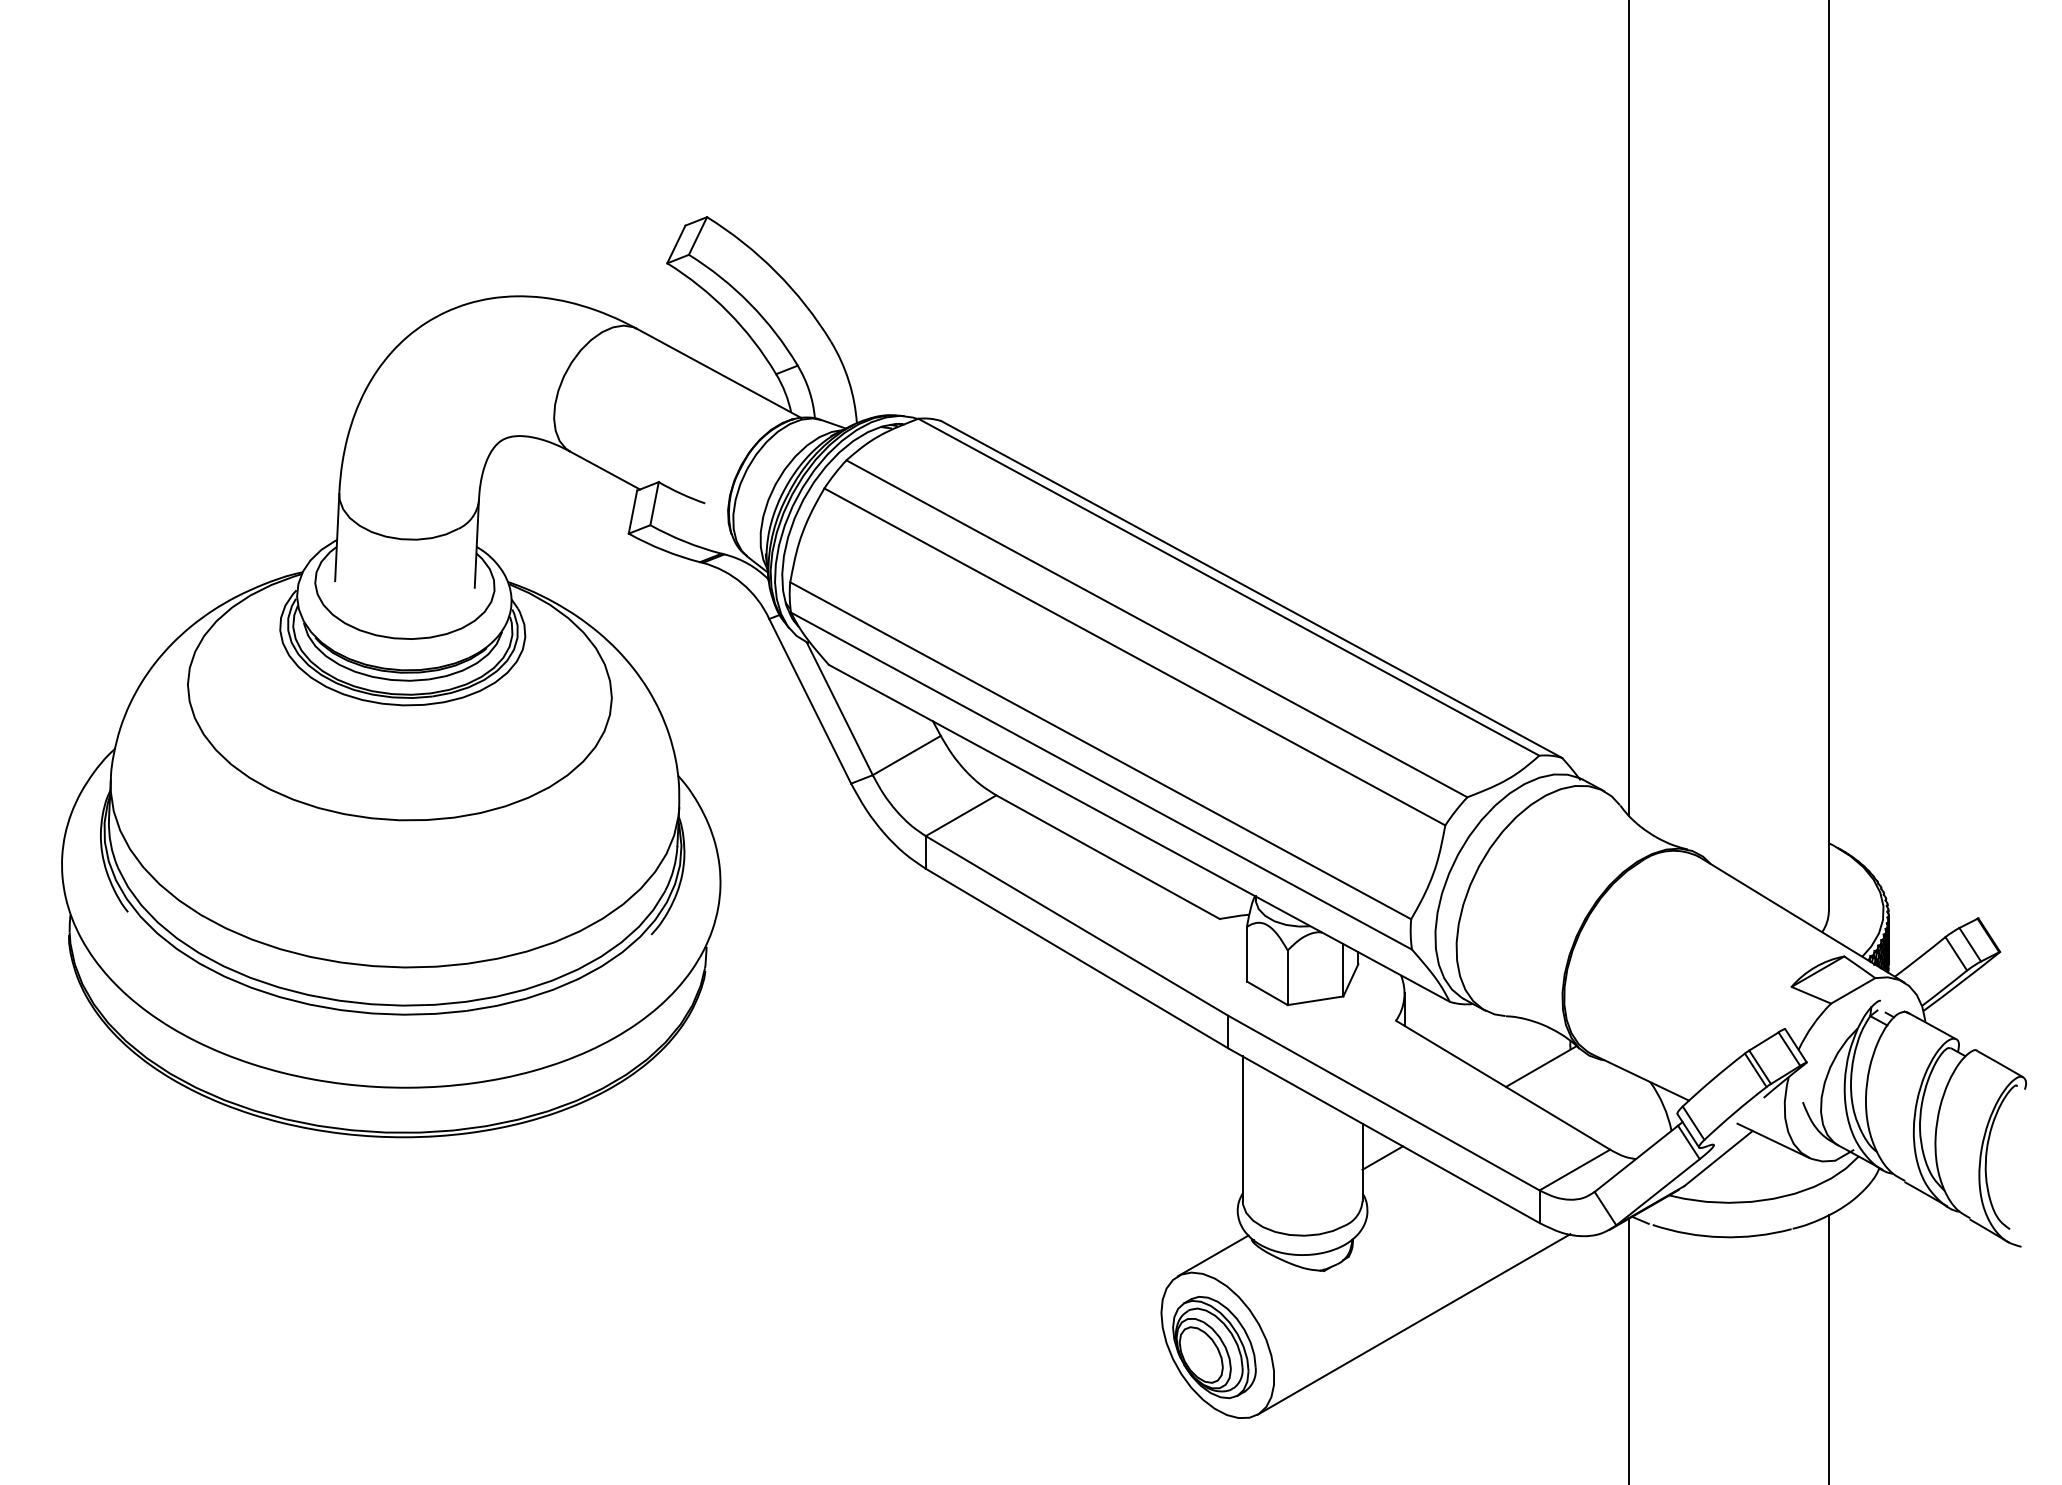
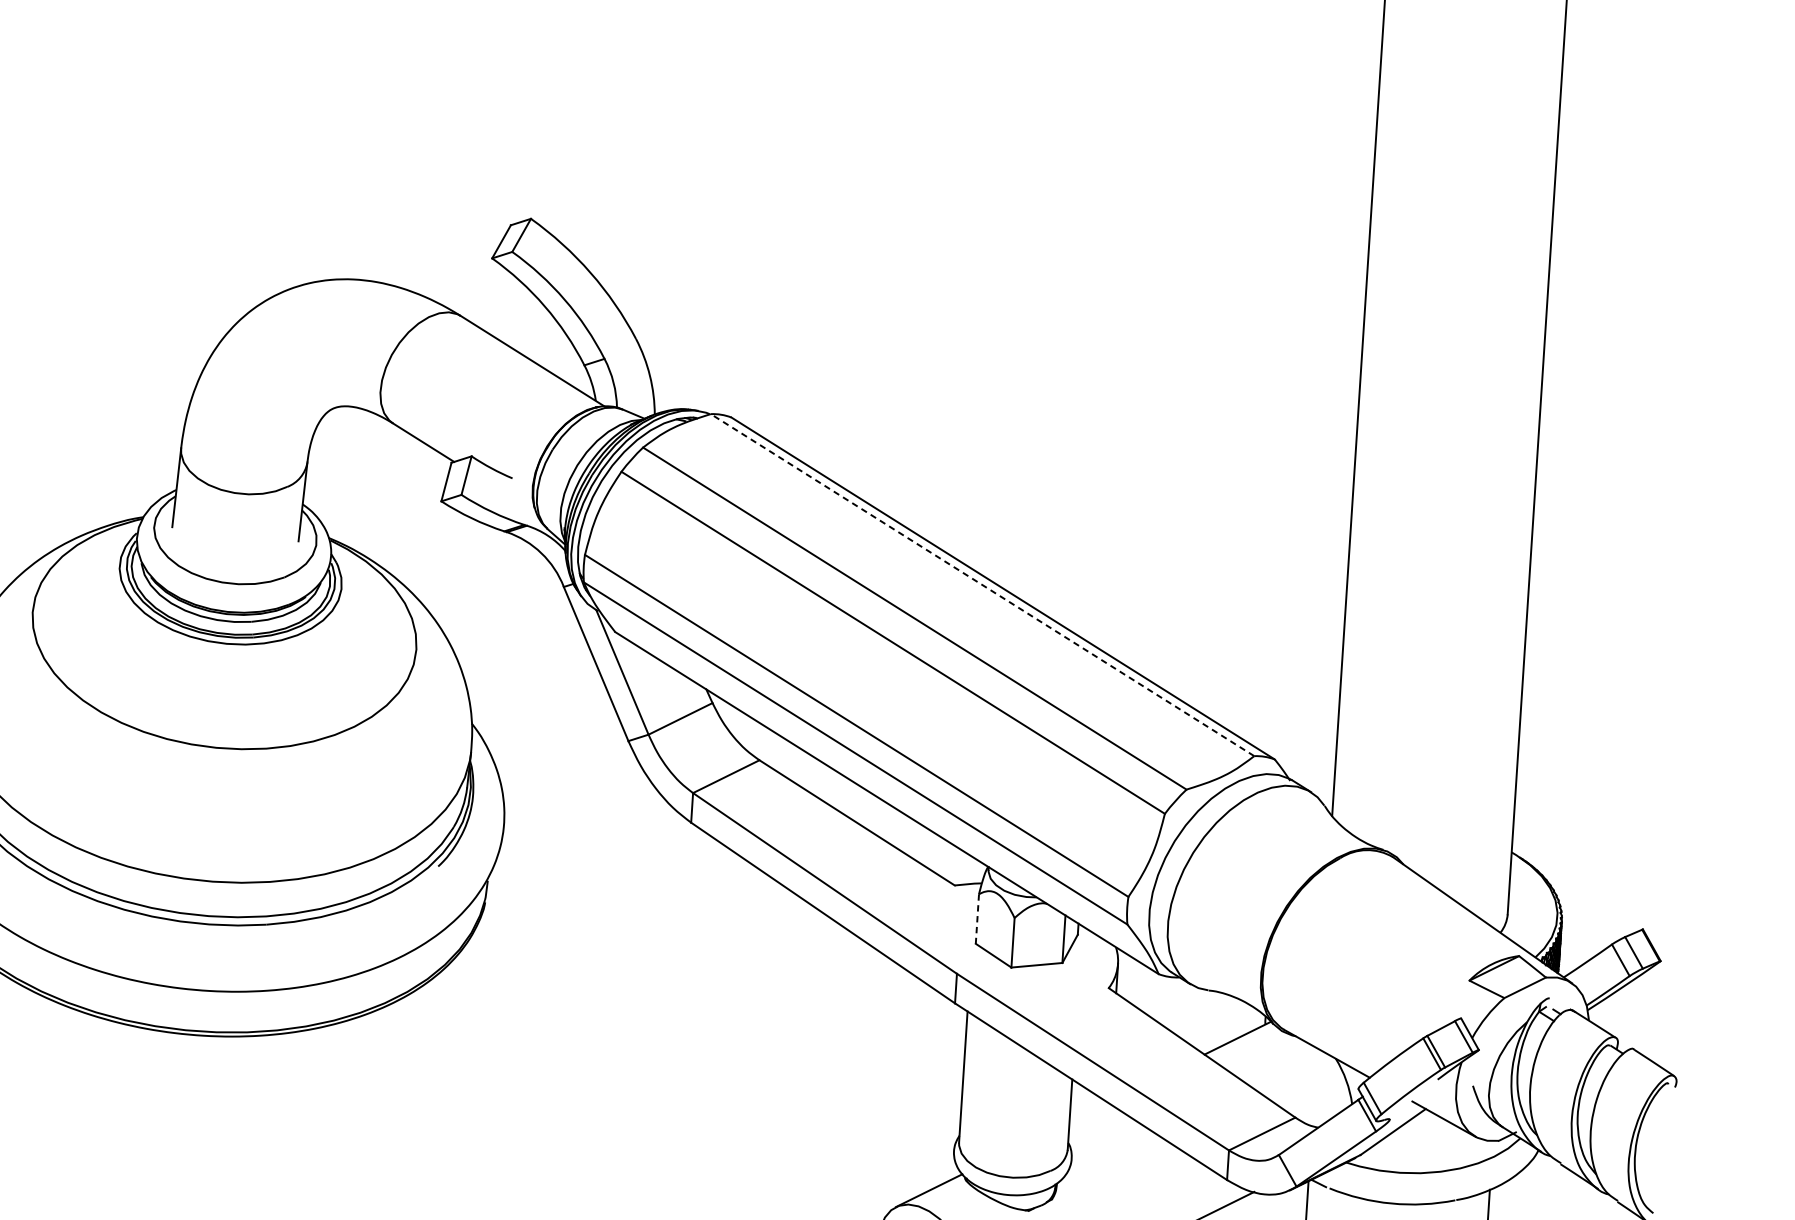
line: (1228, 587) -> (982, 585), solid -> dashed
line: (1246, 954) -> (977, 919), solid -> dashed
line: (1382, 1157) -> (1088, 1111), removed

